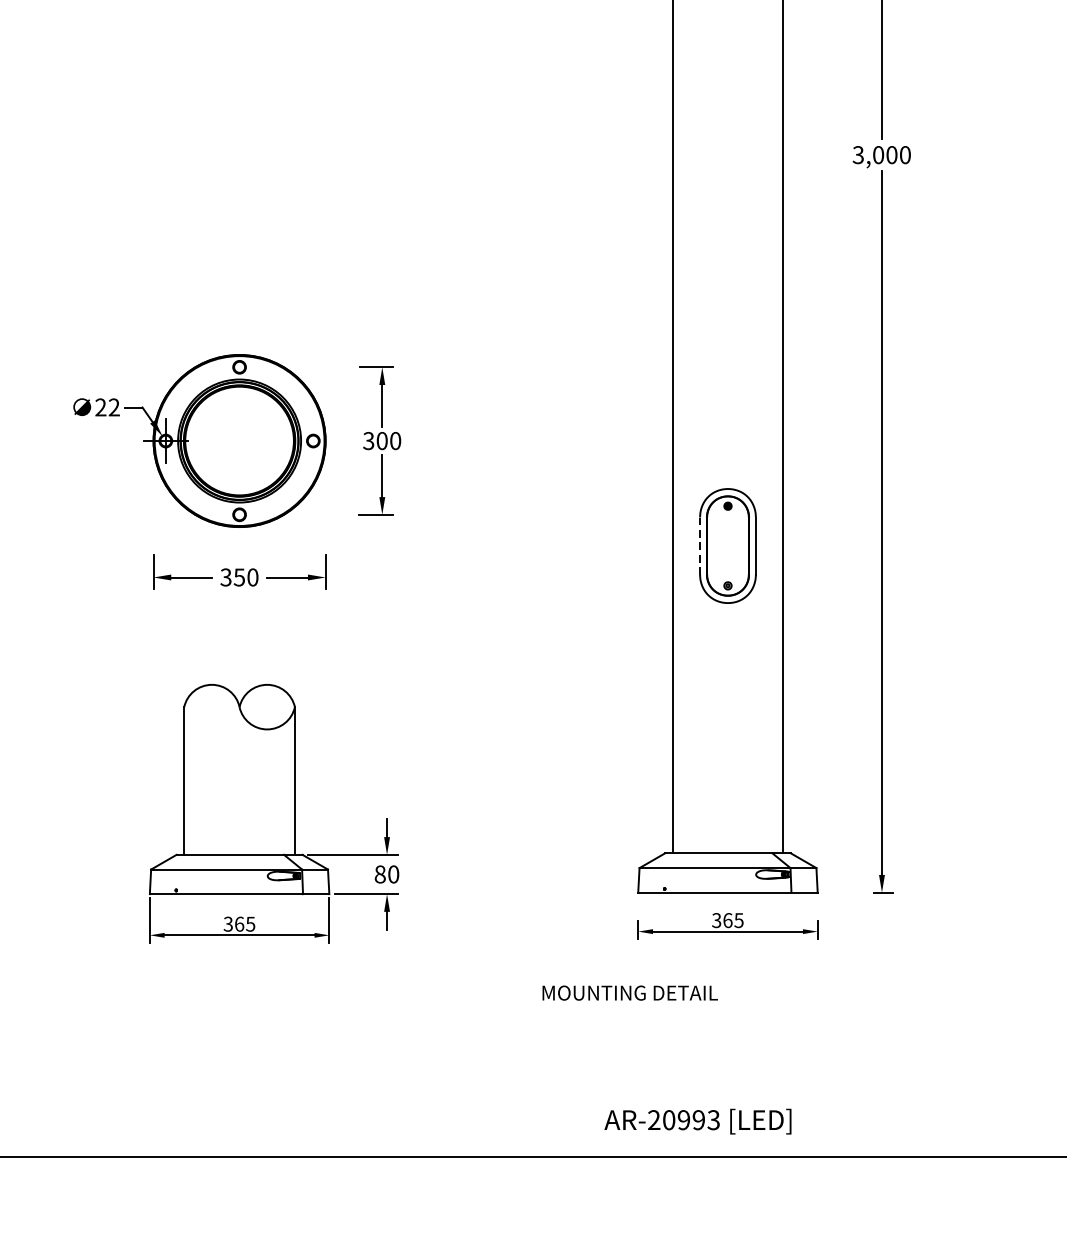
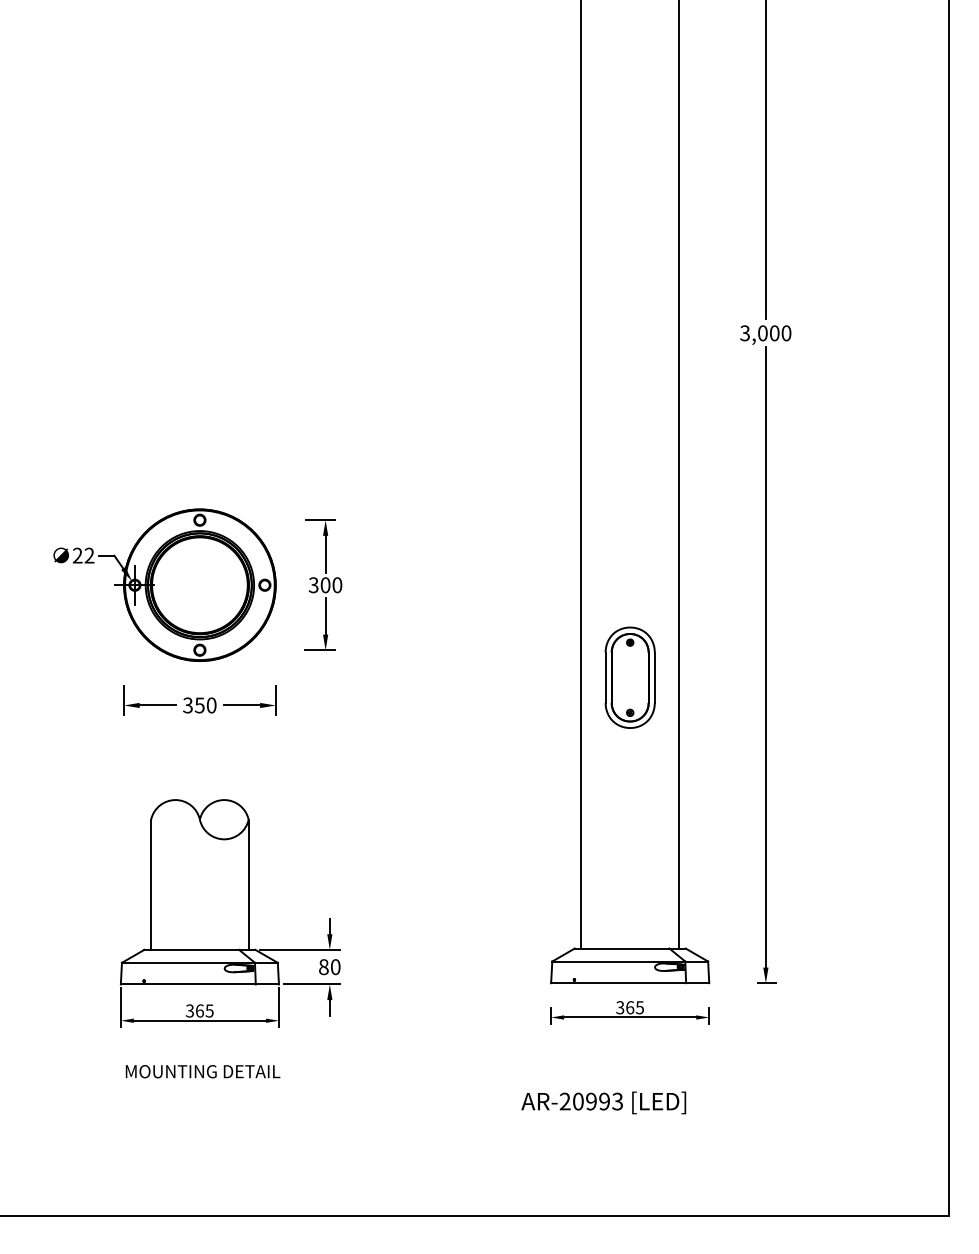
line: (699, 546) -> (605, 678), dashed -> solid
text: (629, 992) -> (202, 1071), moved
text: (697, 1121) -> (603, 1102), moved

